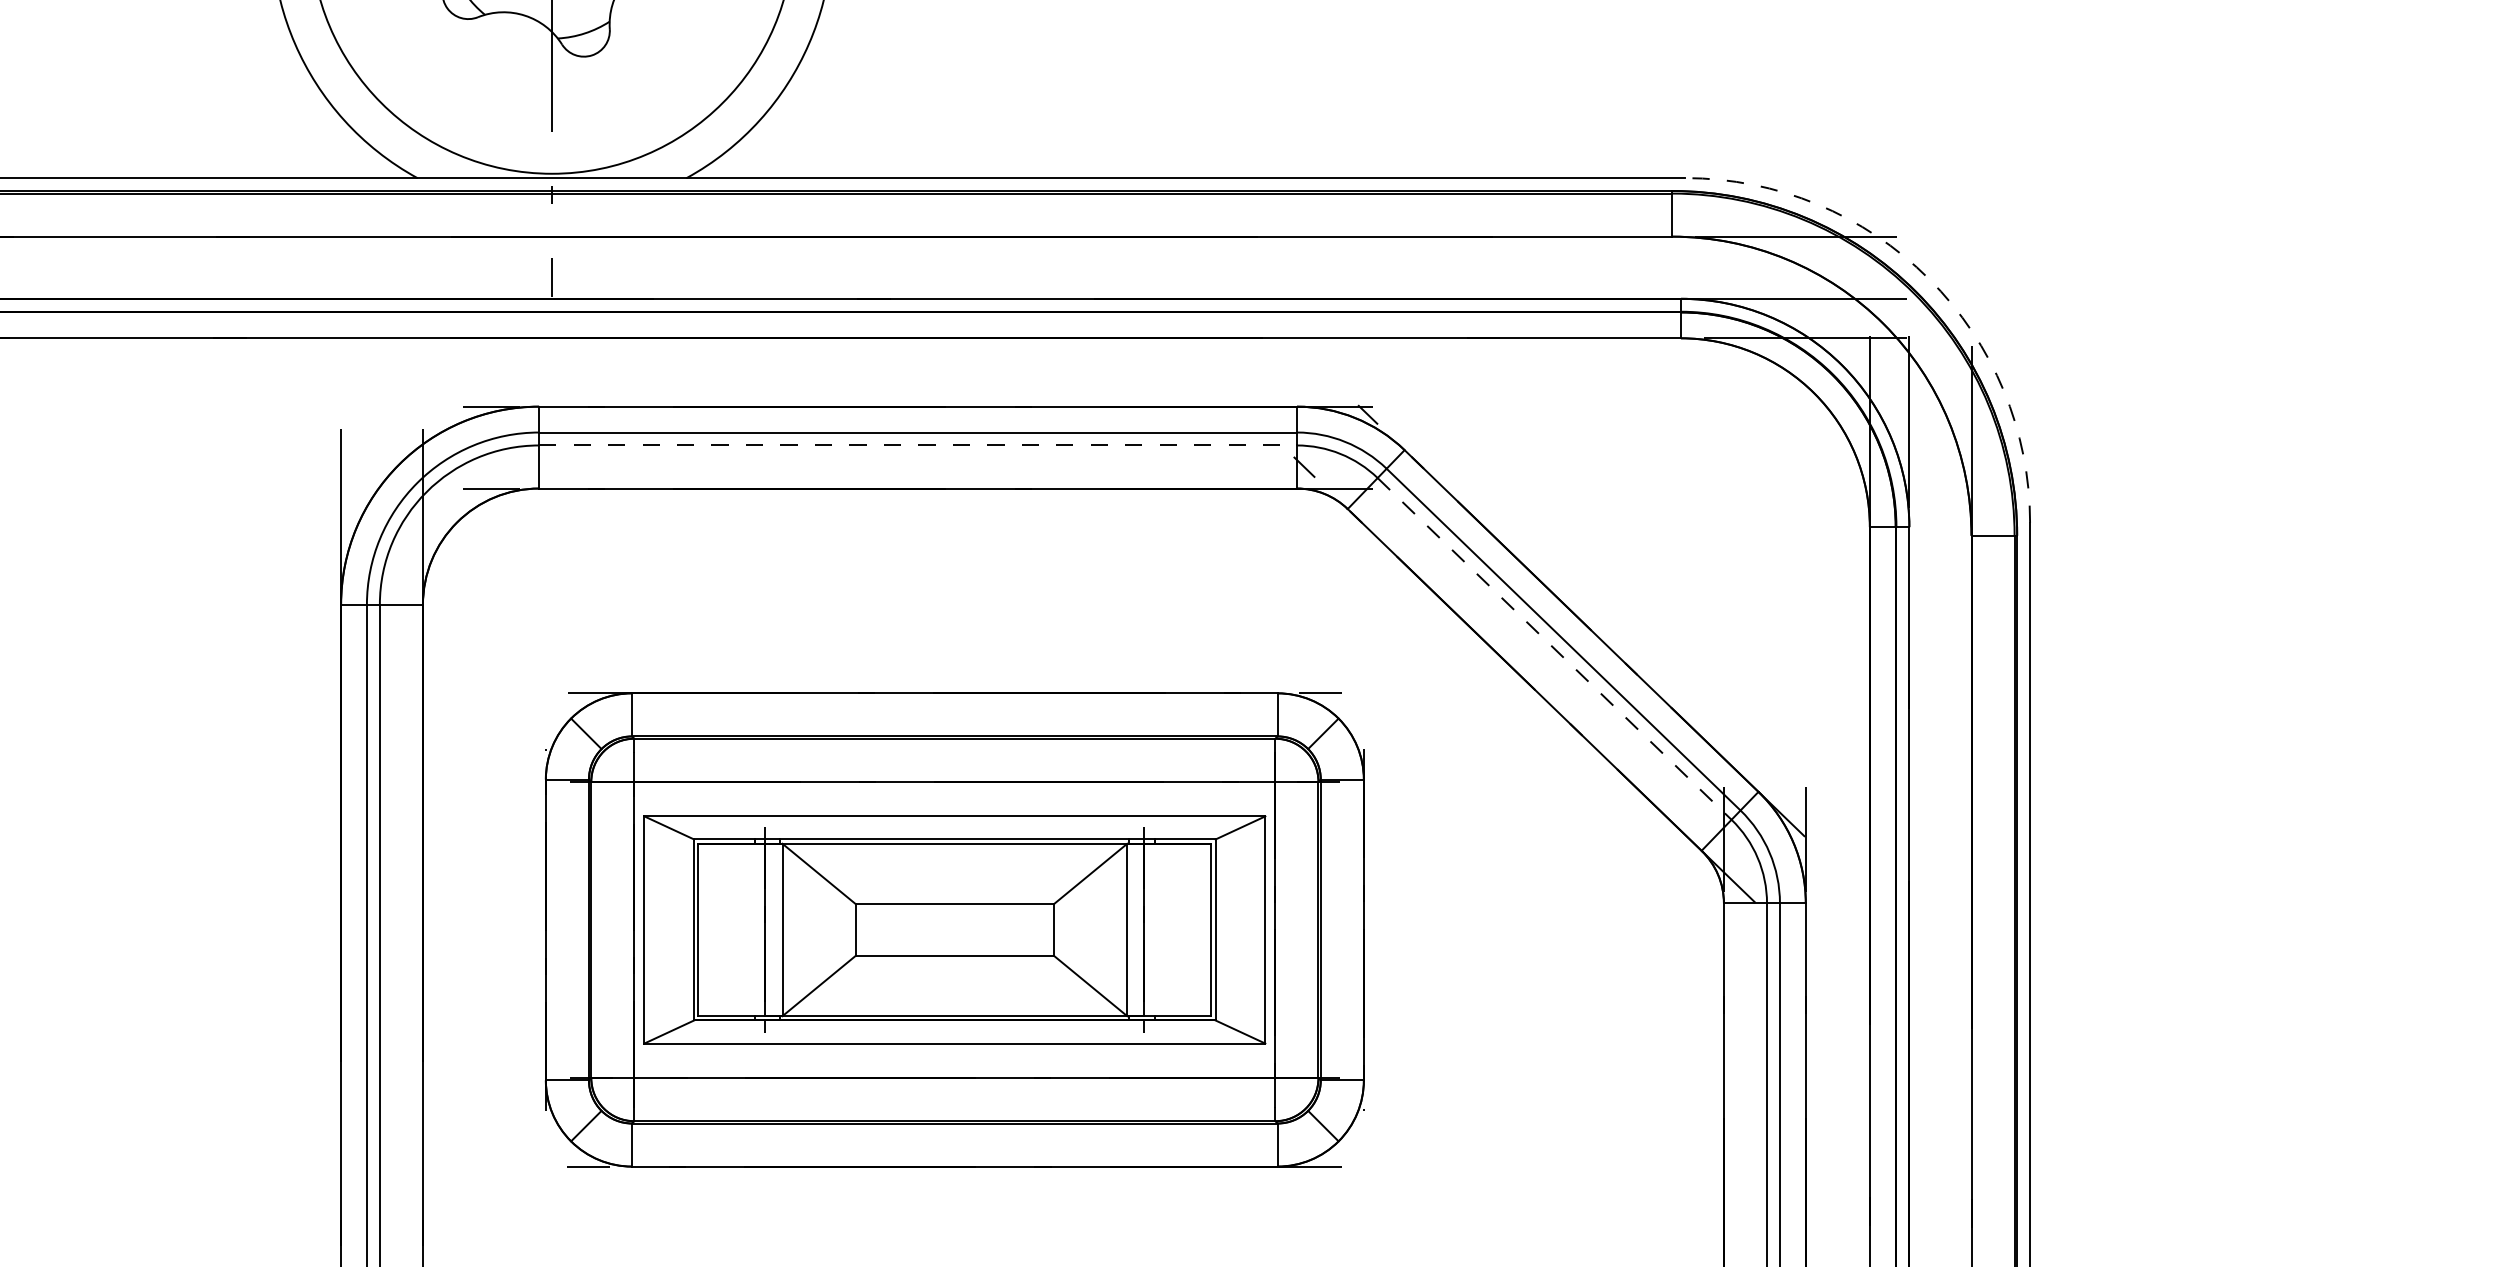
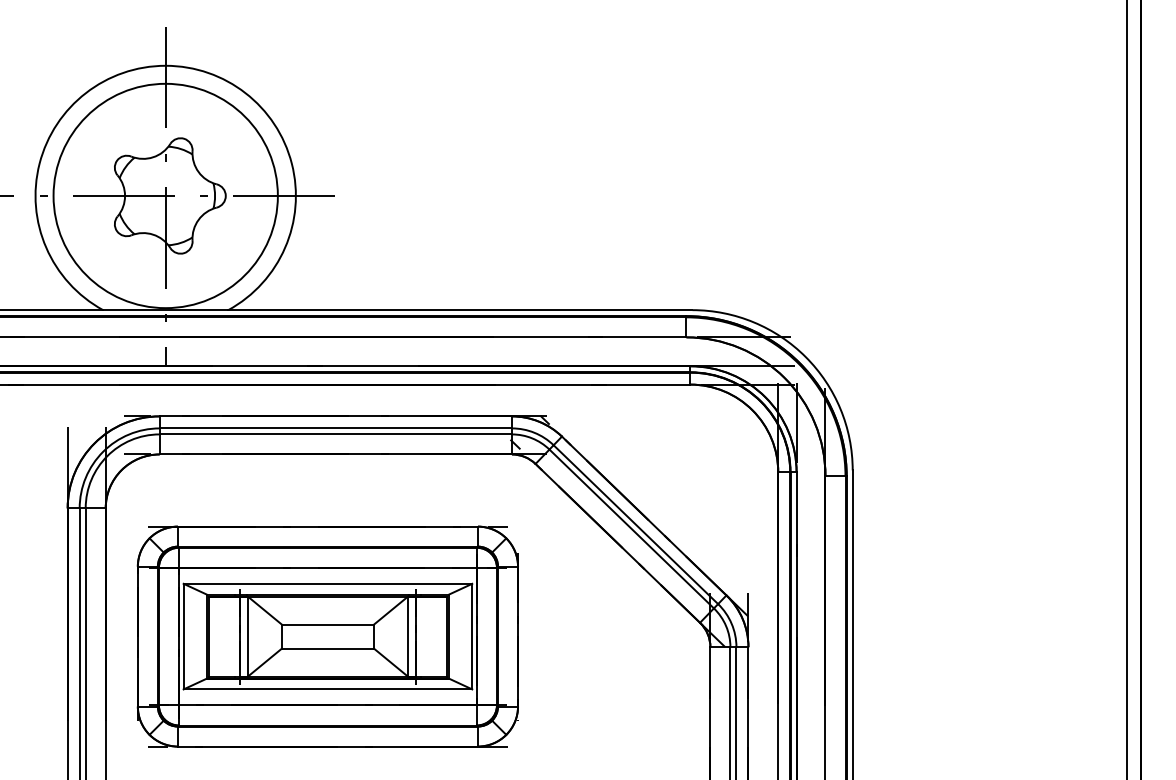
arc: (1928, 279) -> (805, 357), dashed -> solid
line: (919, 445) -> (336, 434), dashed -> solid
line: (1556, 650) -> (632, 529), dashed -> solid
part: (953, 929) -> (327, 636), moved

